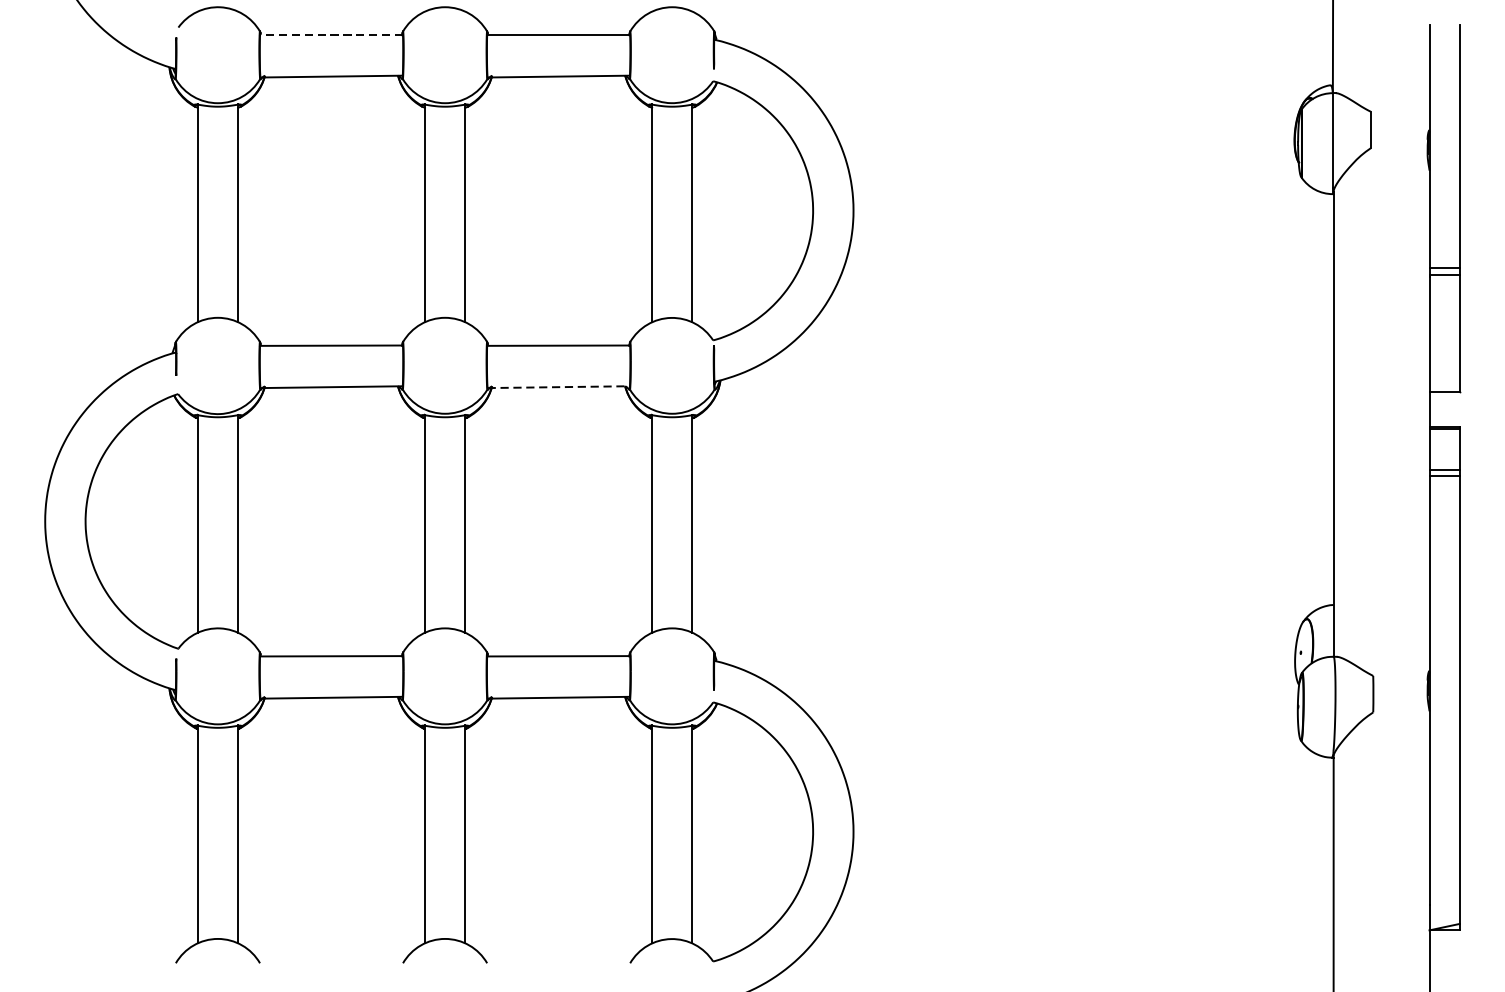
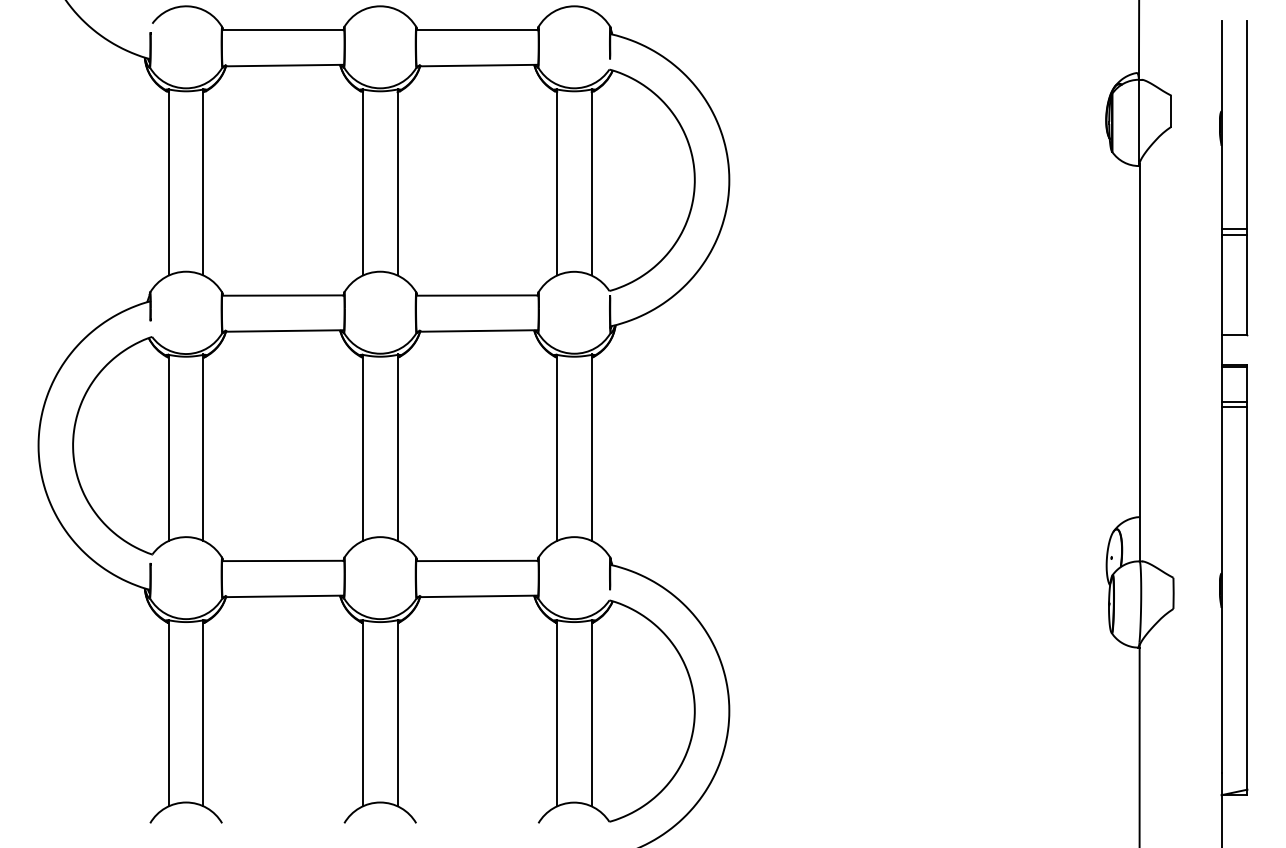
line: (330, 35) -> (282, 30), dashed -> solid
line: (558, 387) -> (477, 331), dashed -> solid

